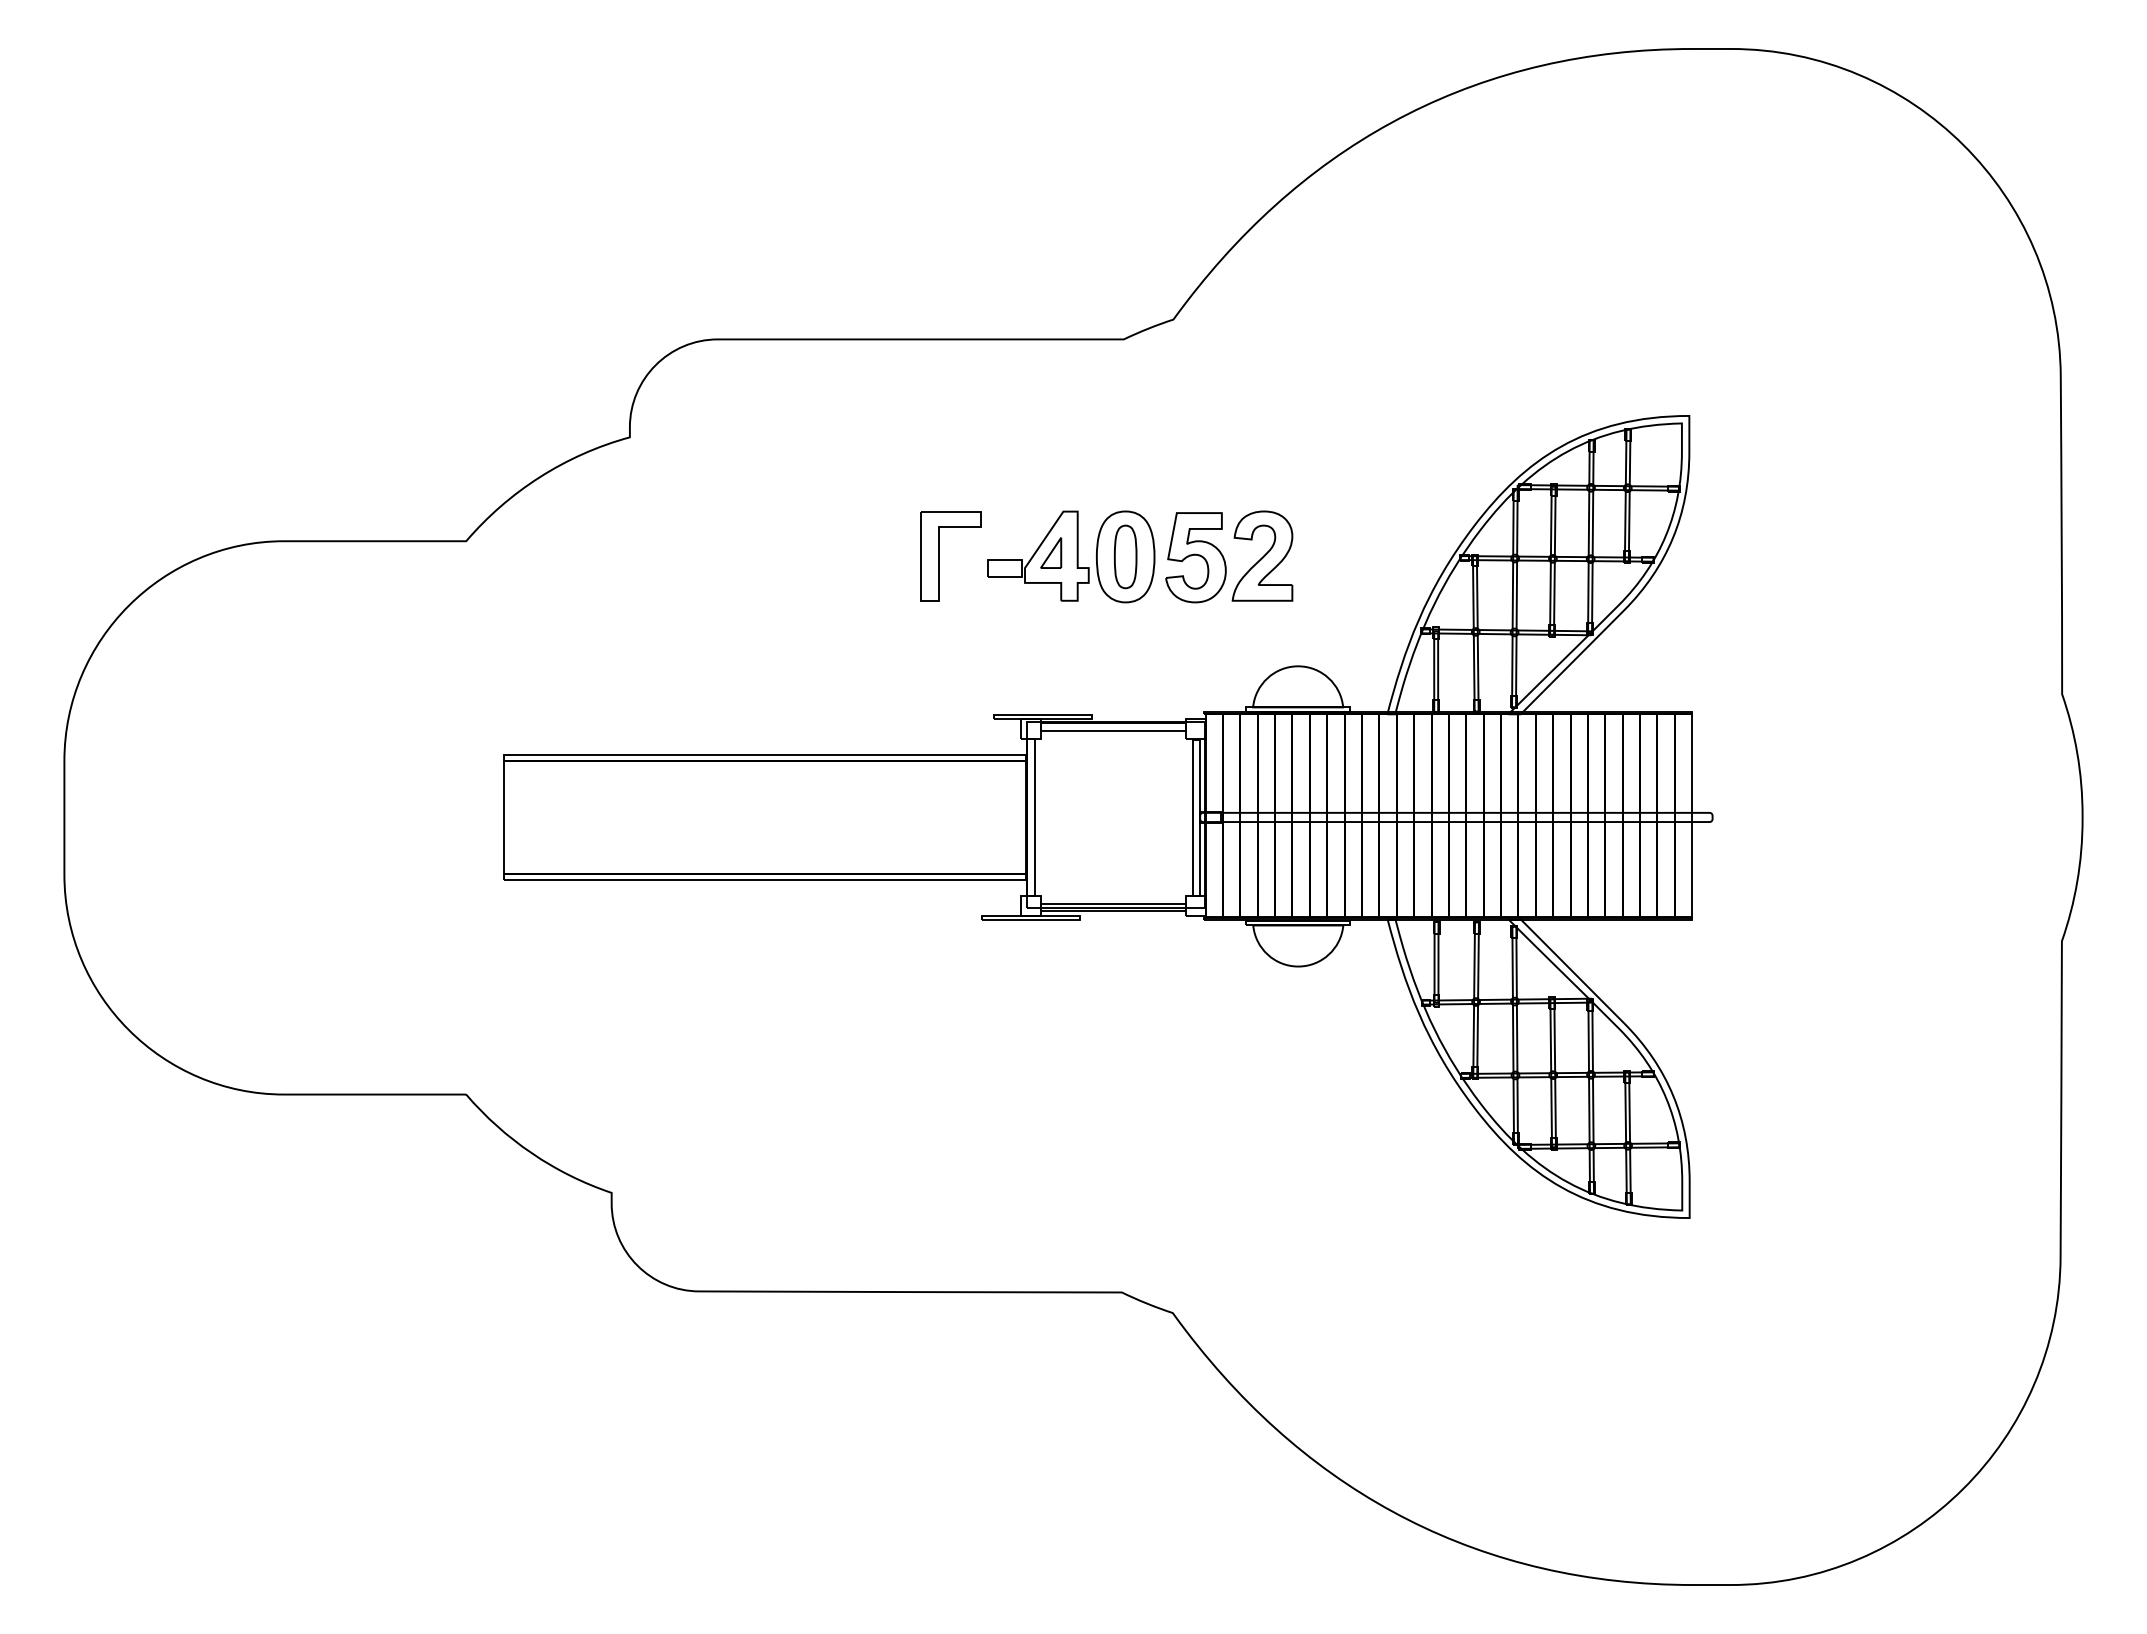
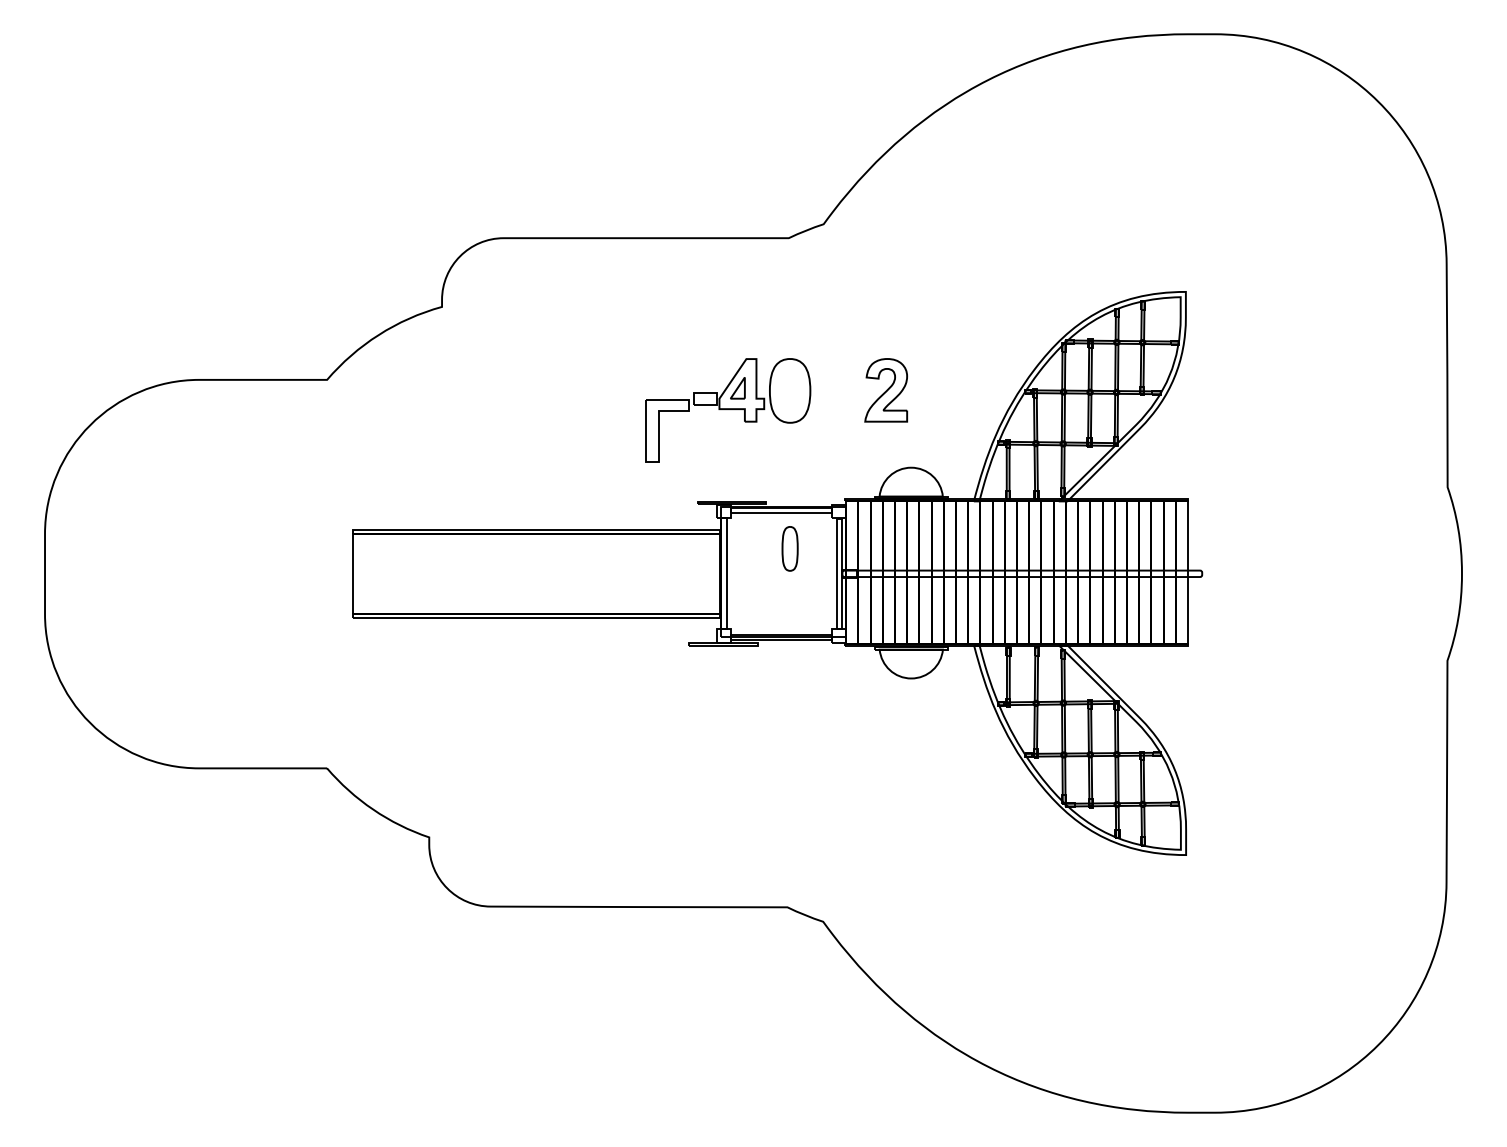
part: (939, 556) -> (659, 431), moved
part: (1125, 556) -> (790, 548), moved
part: (1195, 557) -> (839, 391), removed

